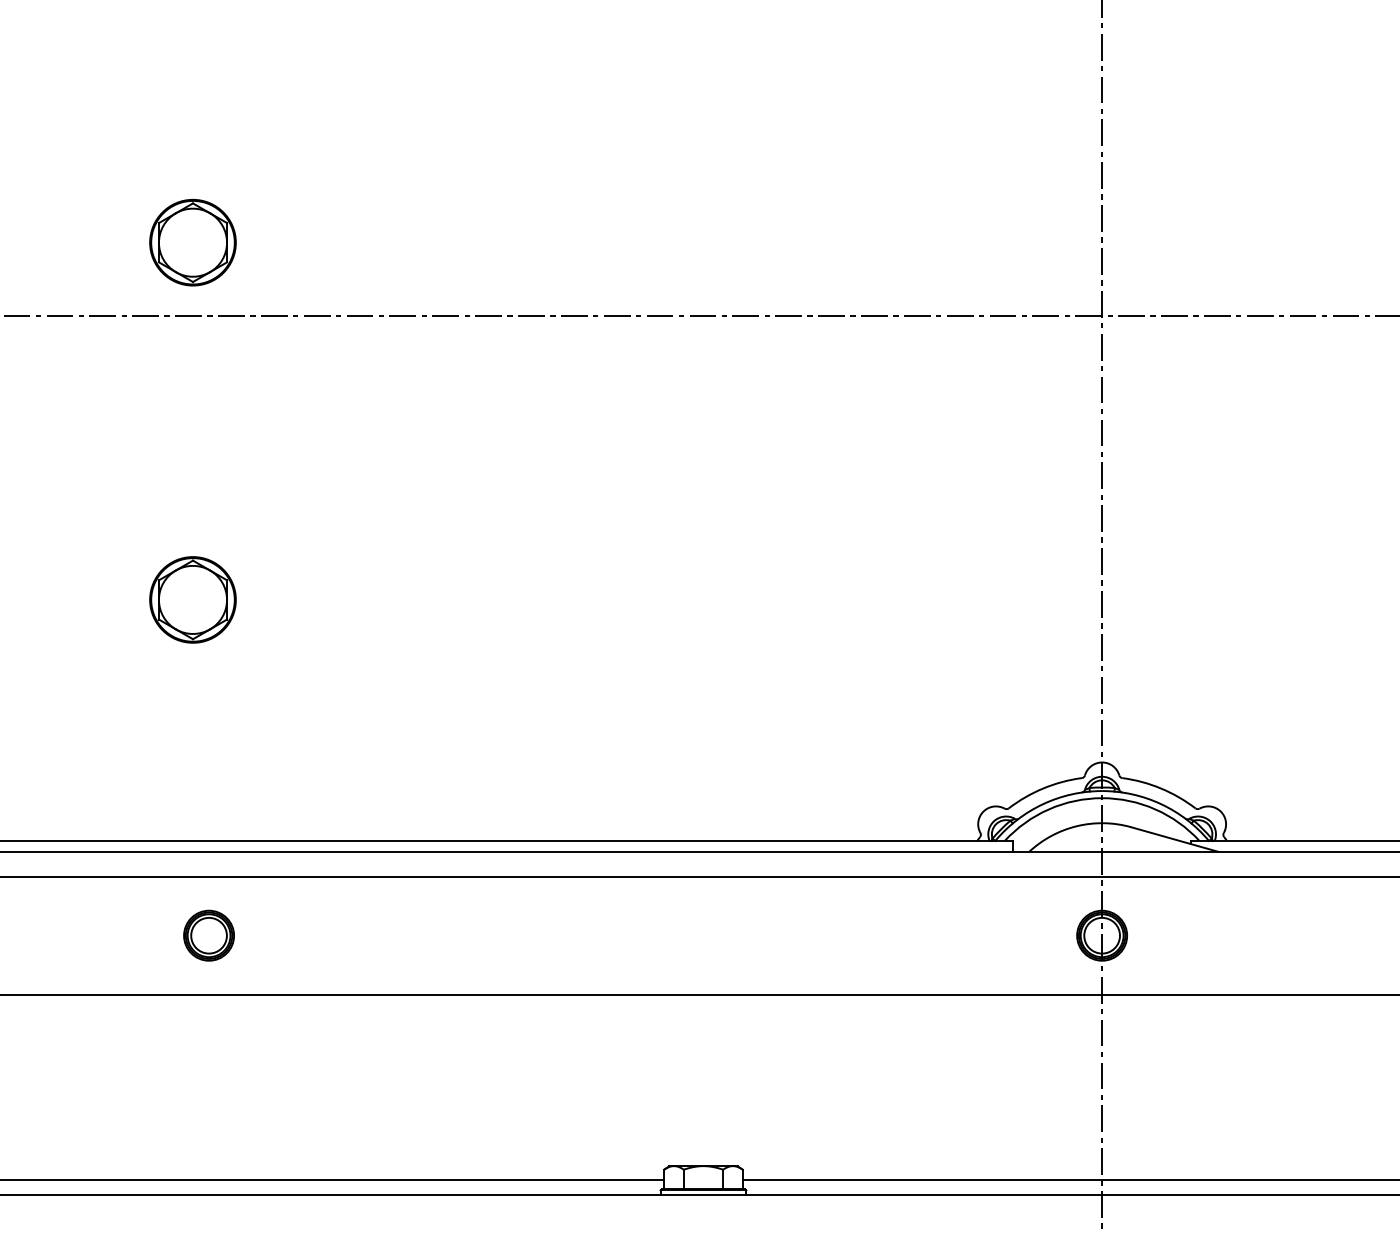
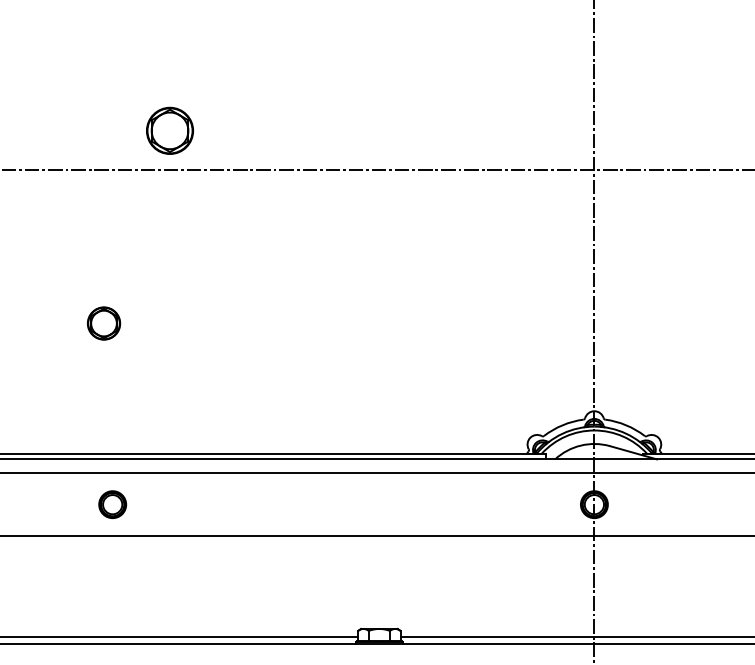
part: (192, 241) -> (169, 130), moved
part: (192, 599) -> (103, 323), size x0.7

